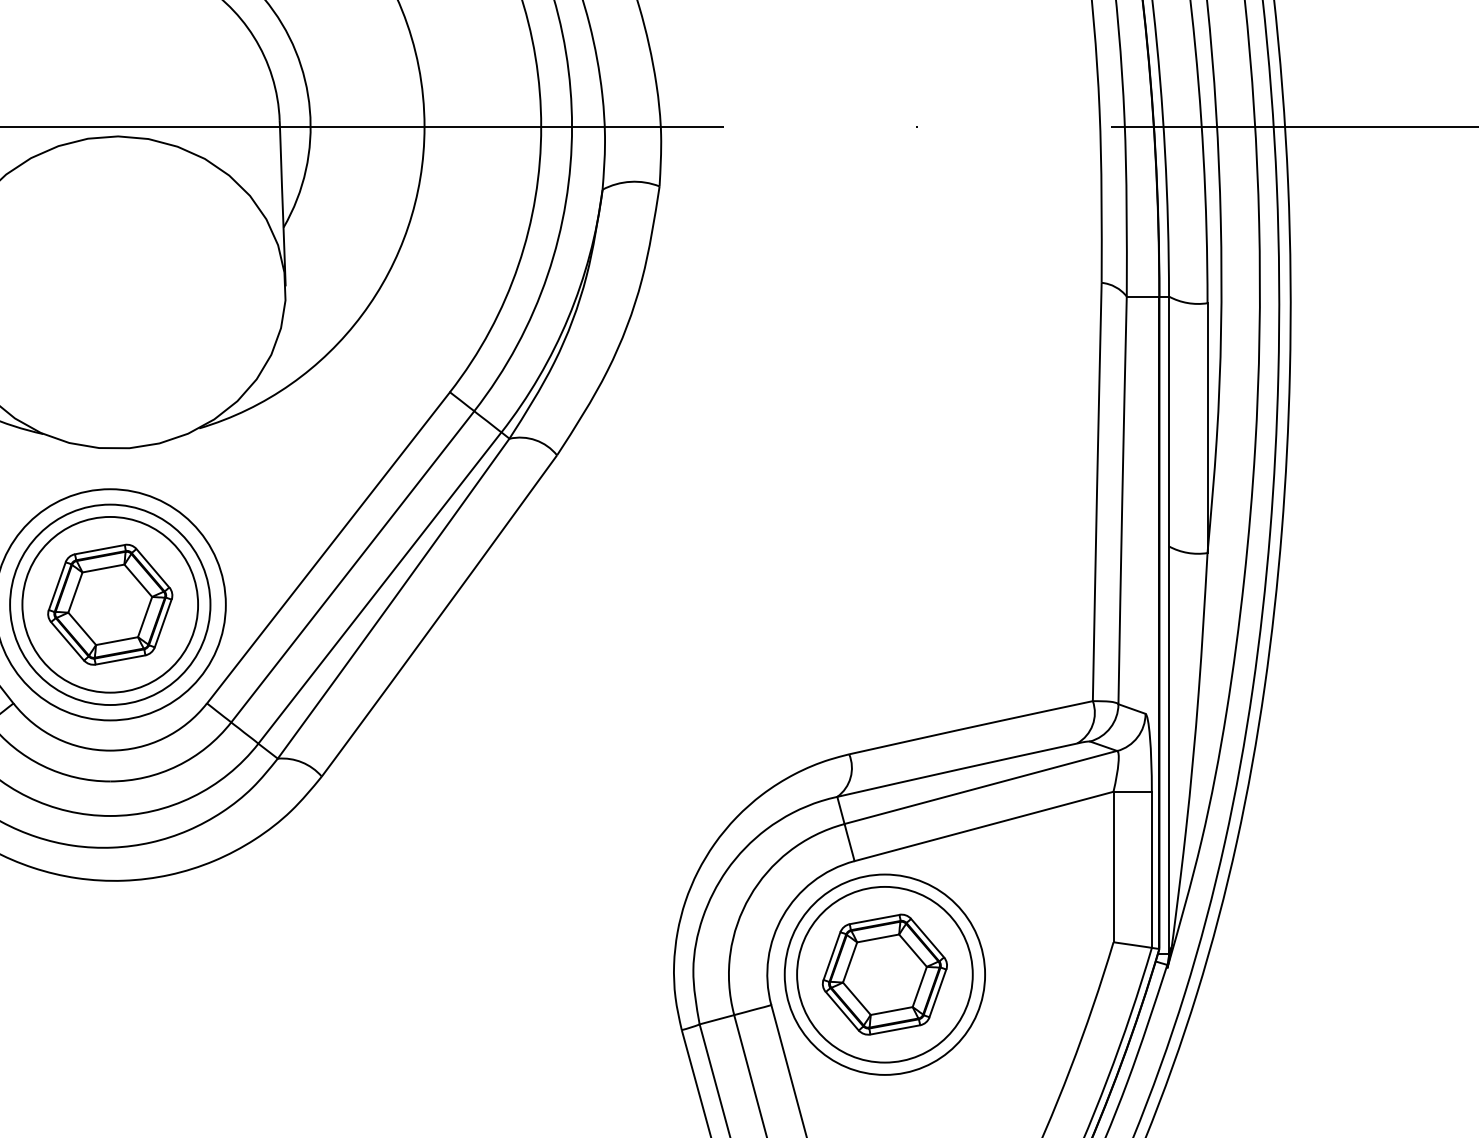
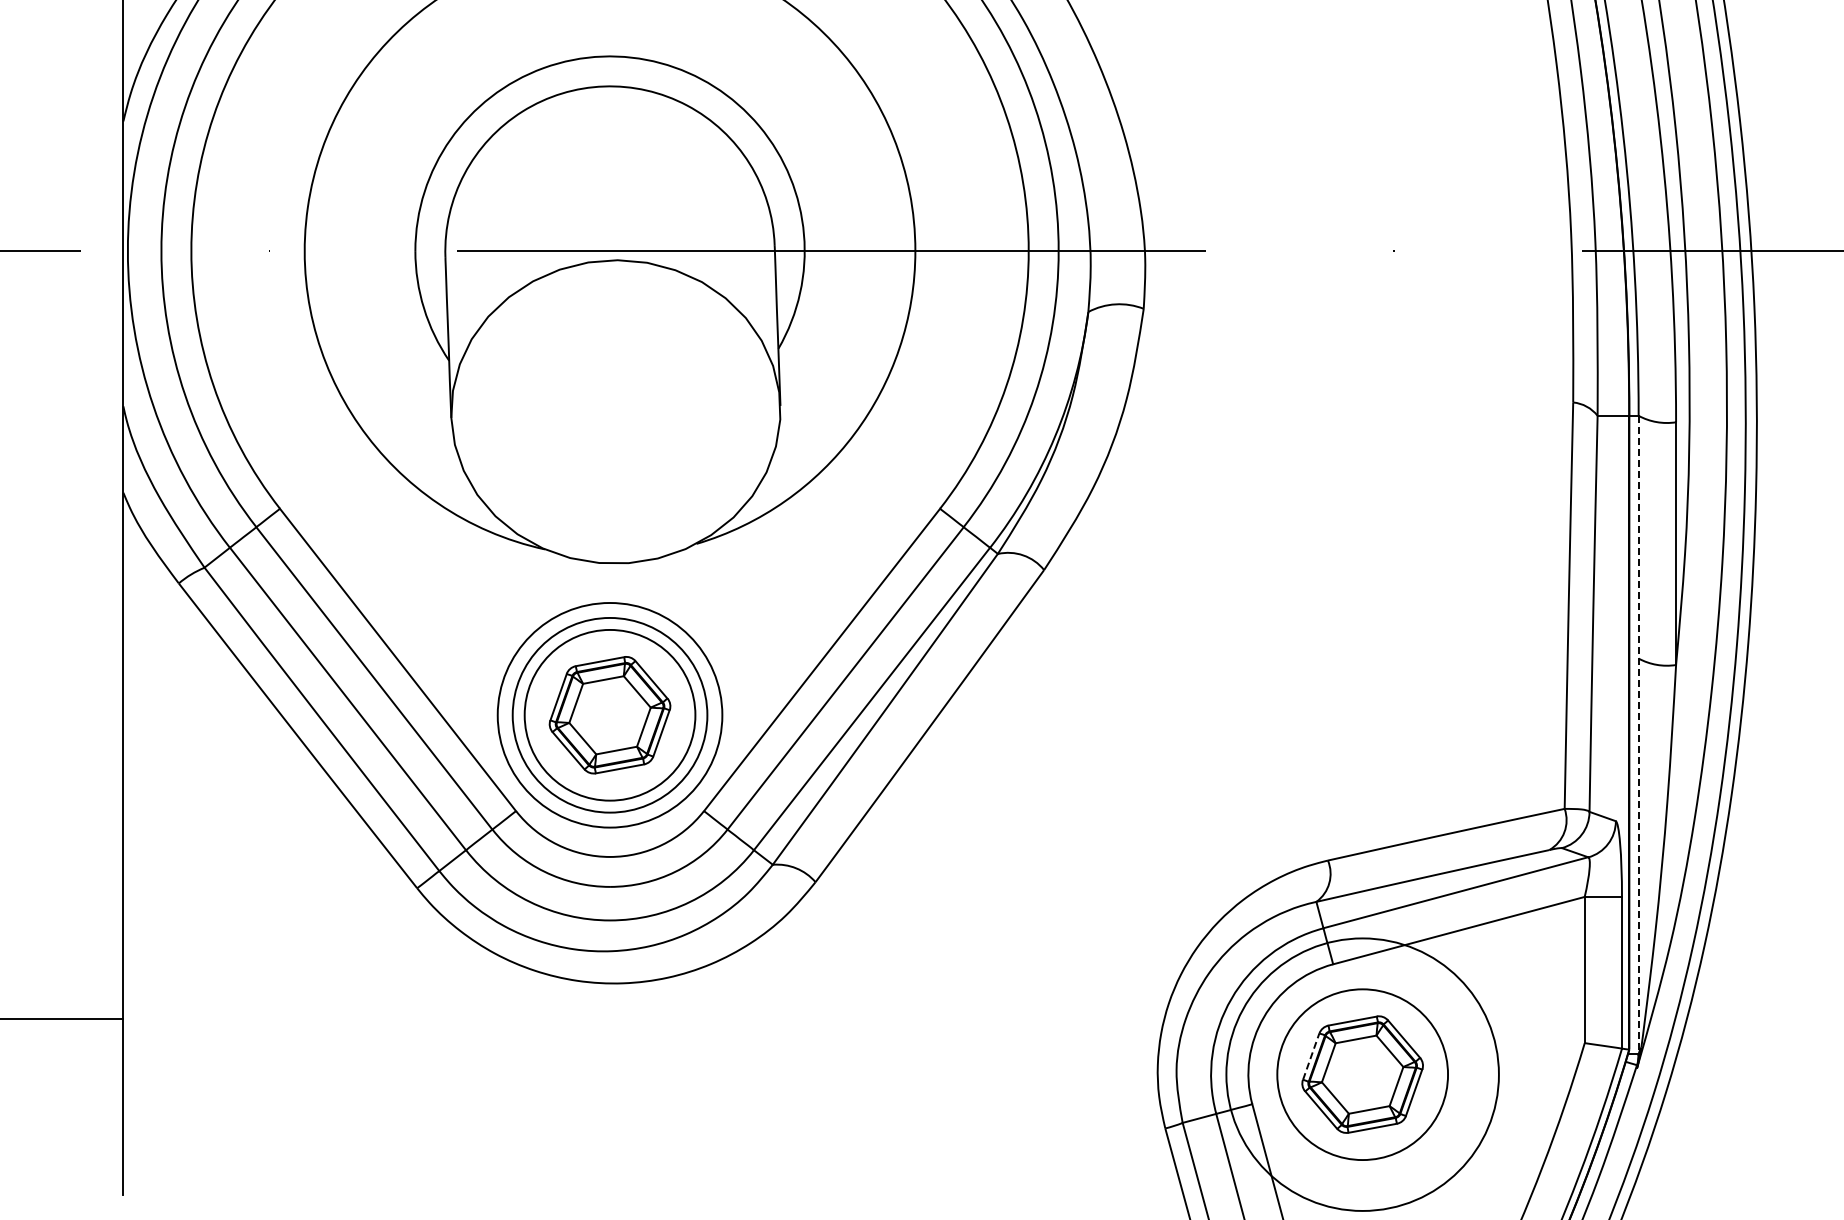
line: (1168, 625) -> (1638, 735), solid -> dashed
line: (832, 956) -> (1311, 1056), solid -> dashed
circle: (884, 974) -> (1362, 1074), size x1.4

